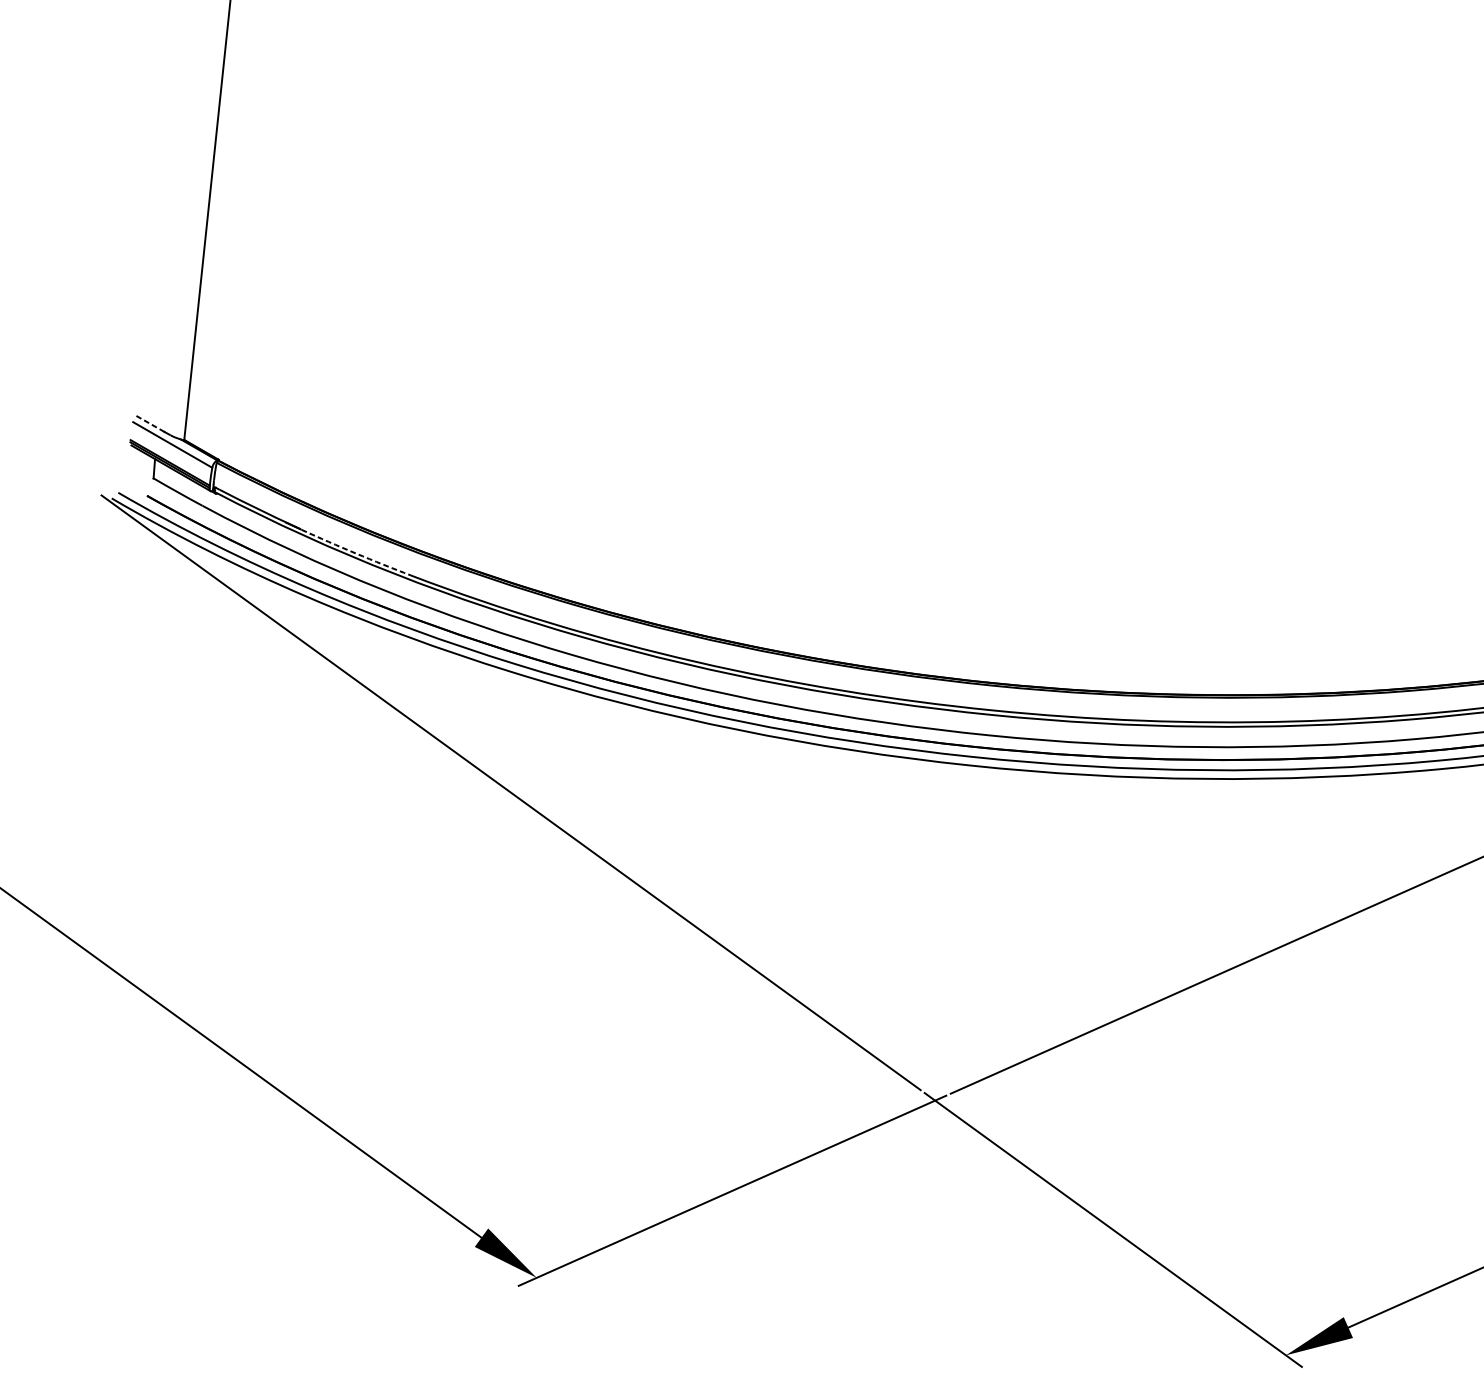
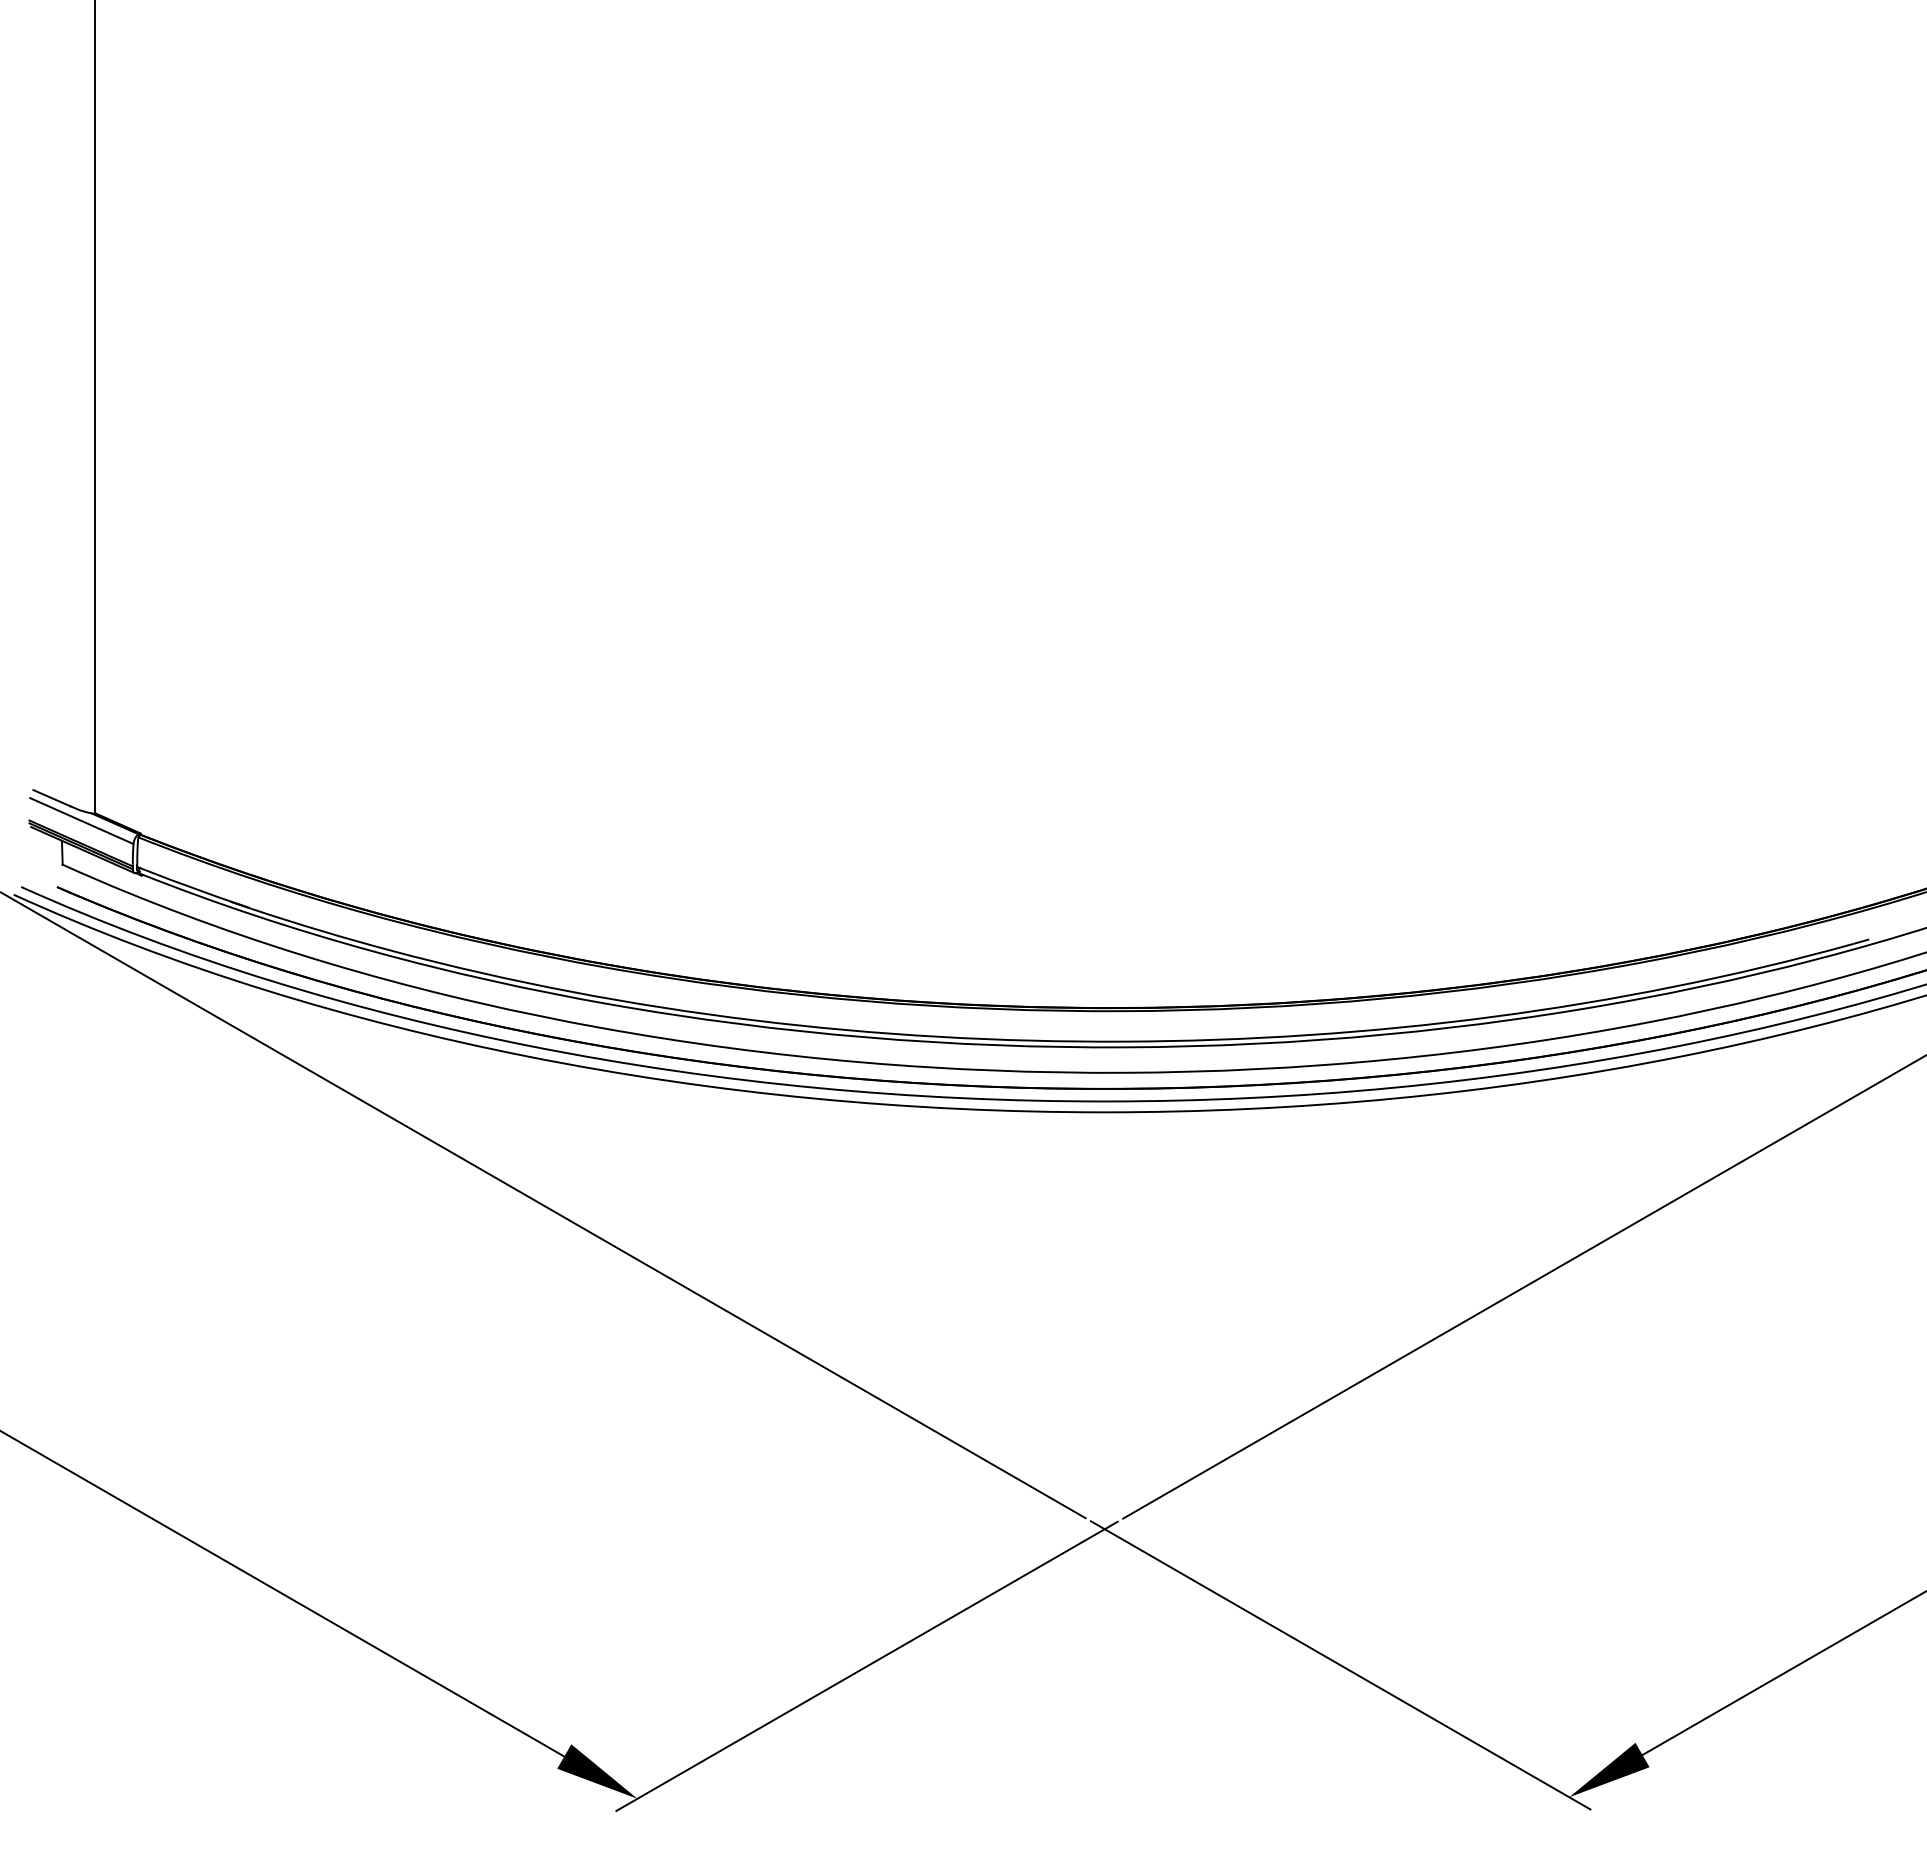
line: (150, 423) -> (51, 797), dashed -> solid
arc: (356, 553) -> (321, 930), dashed -> solid

